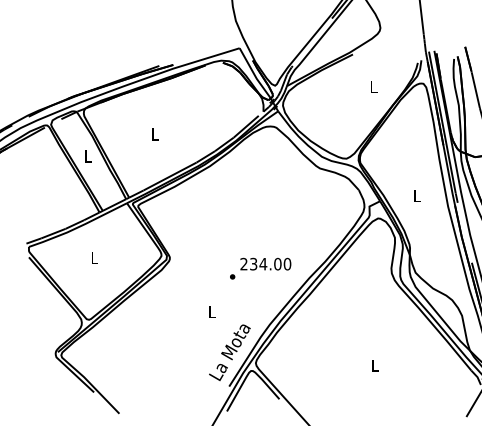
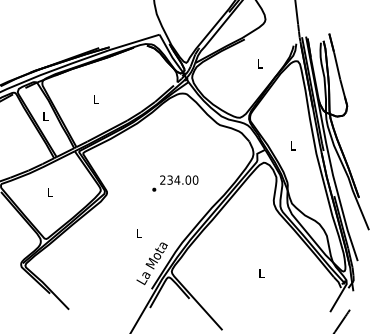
text: (260, 268) -> (175, 183), moved

